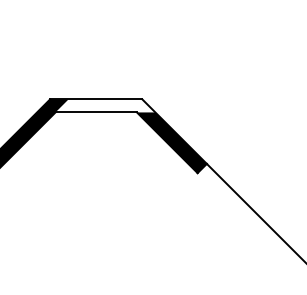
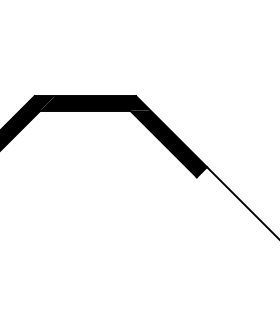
fill: (105, 105) -> (95, 102), added

